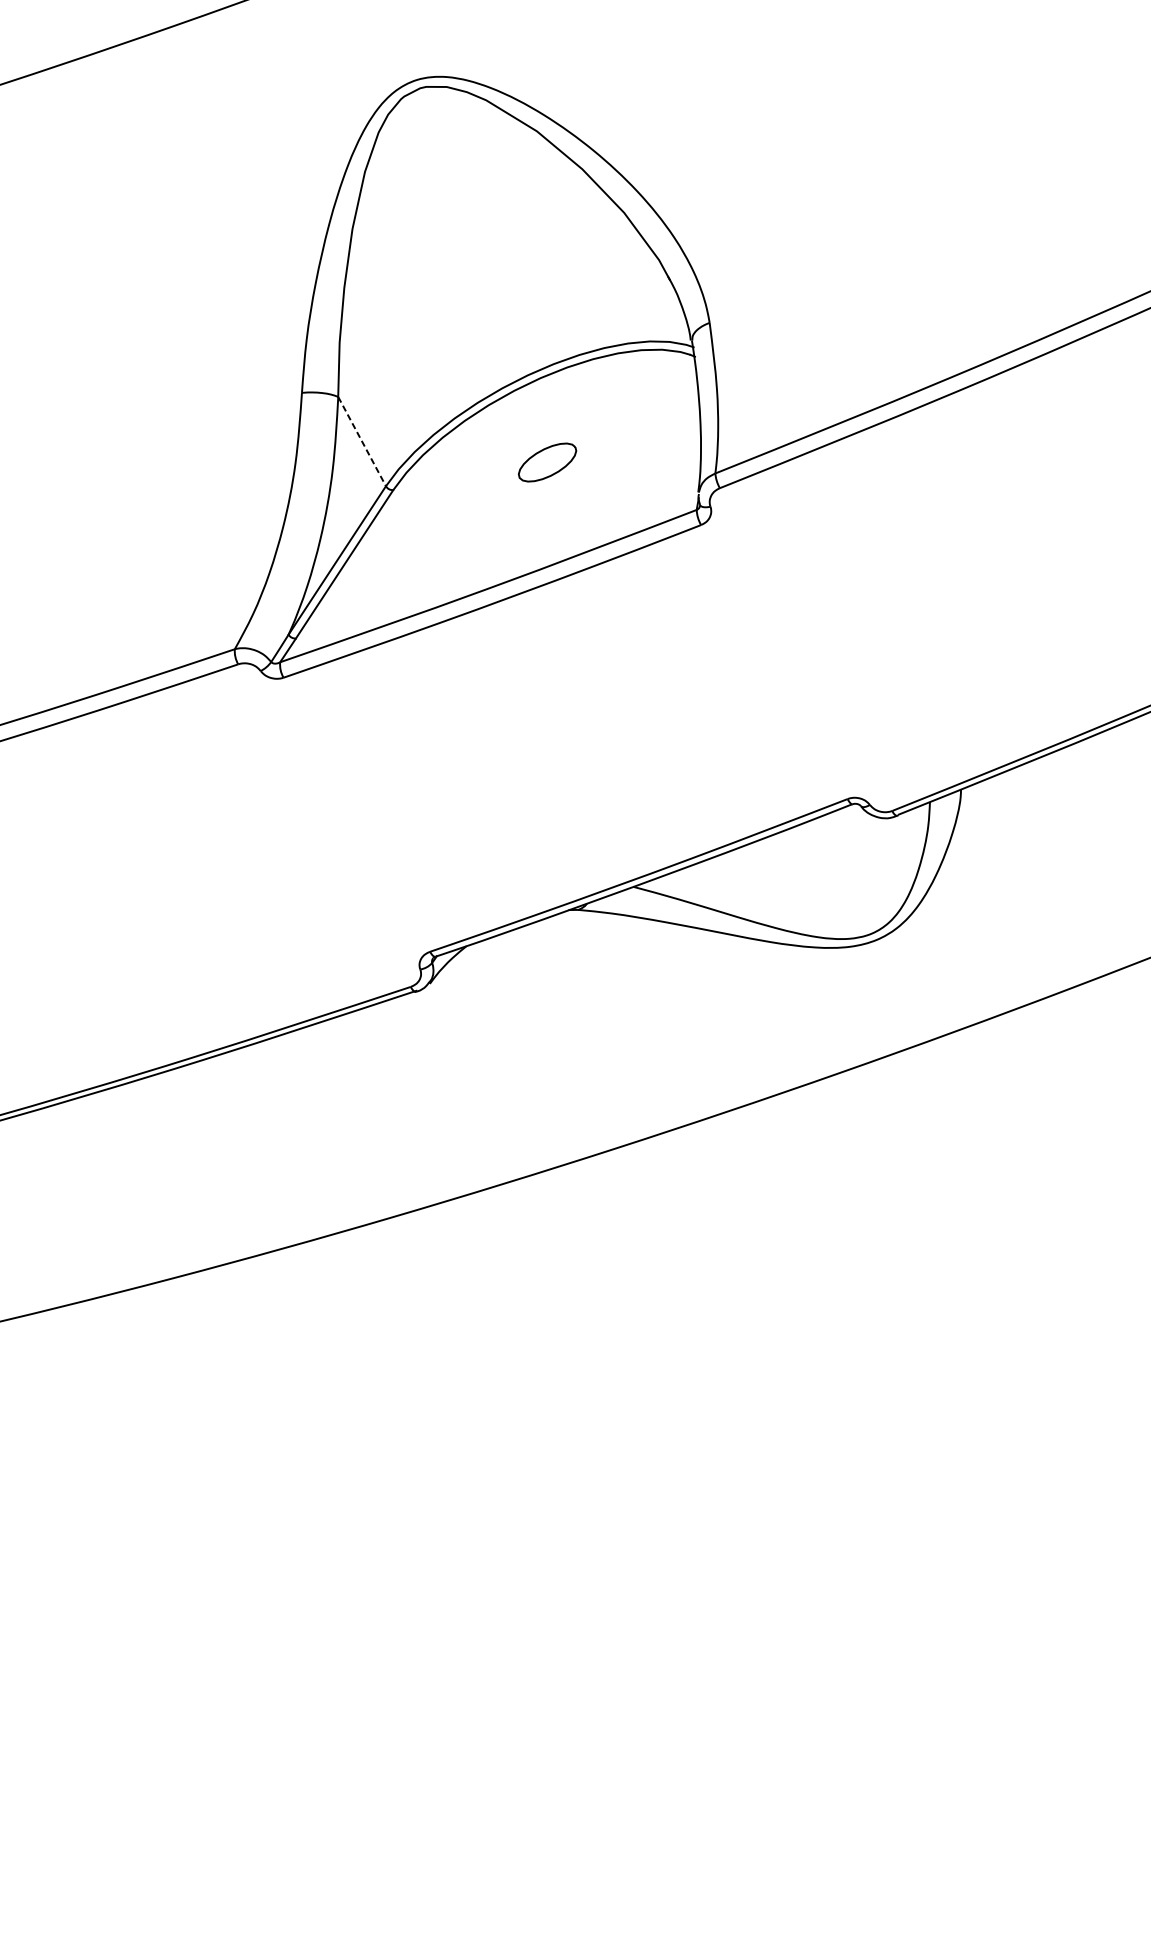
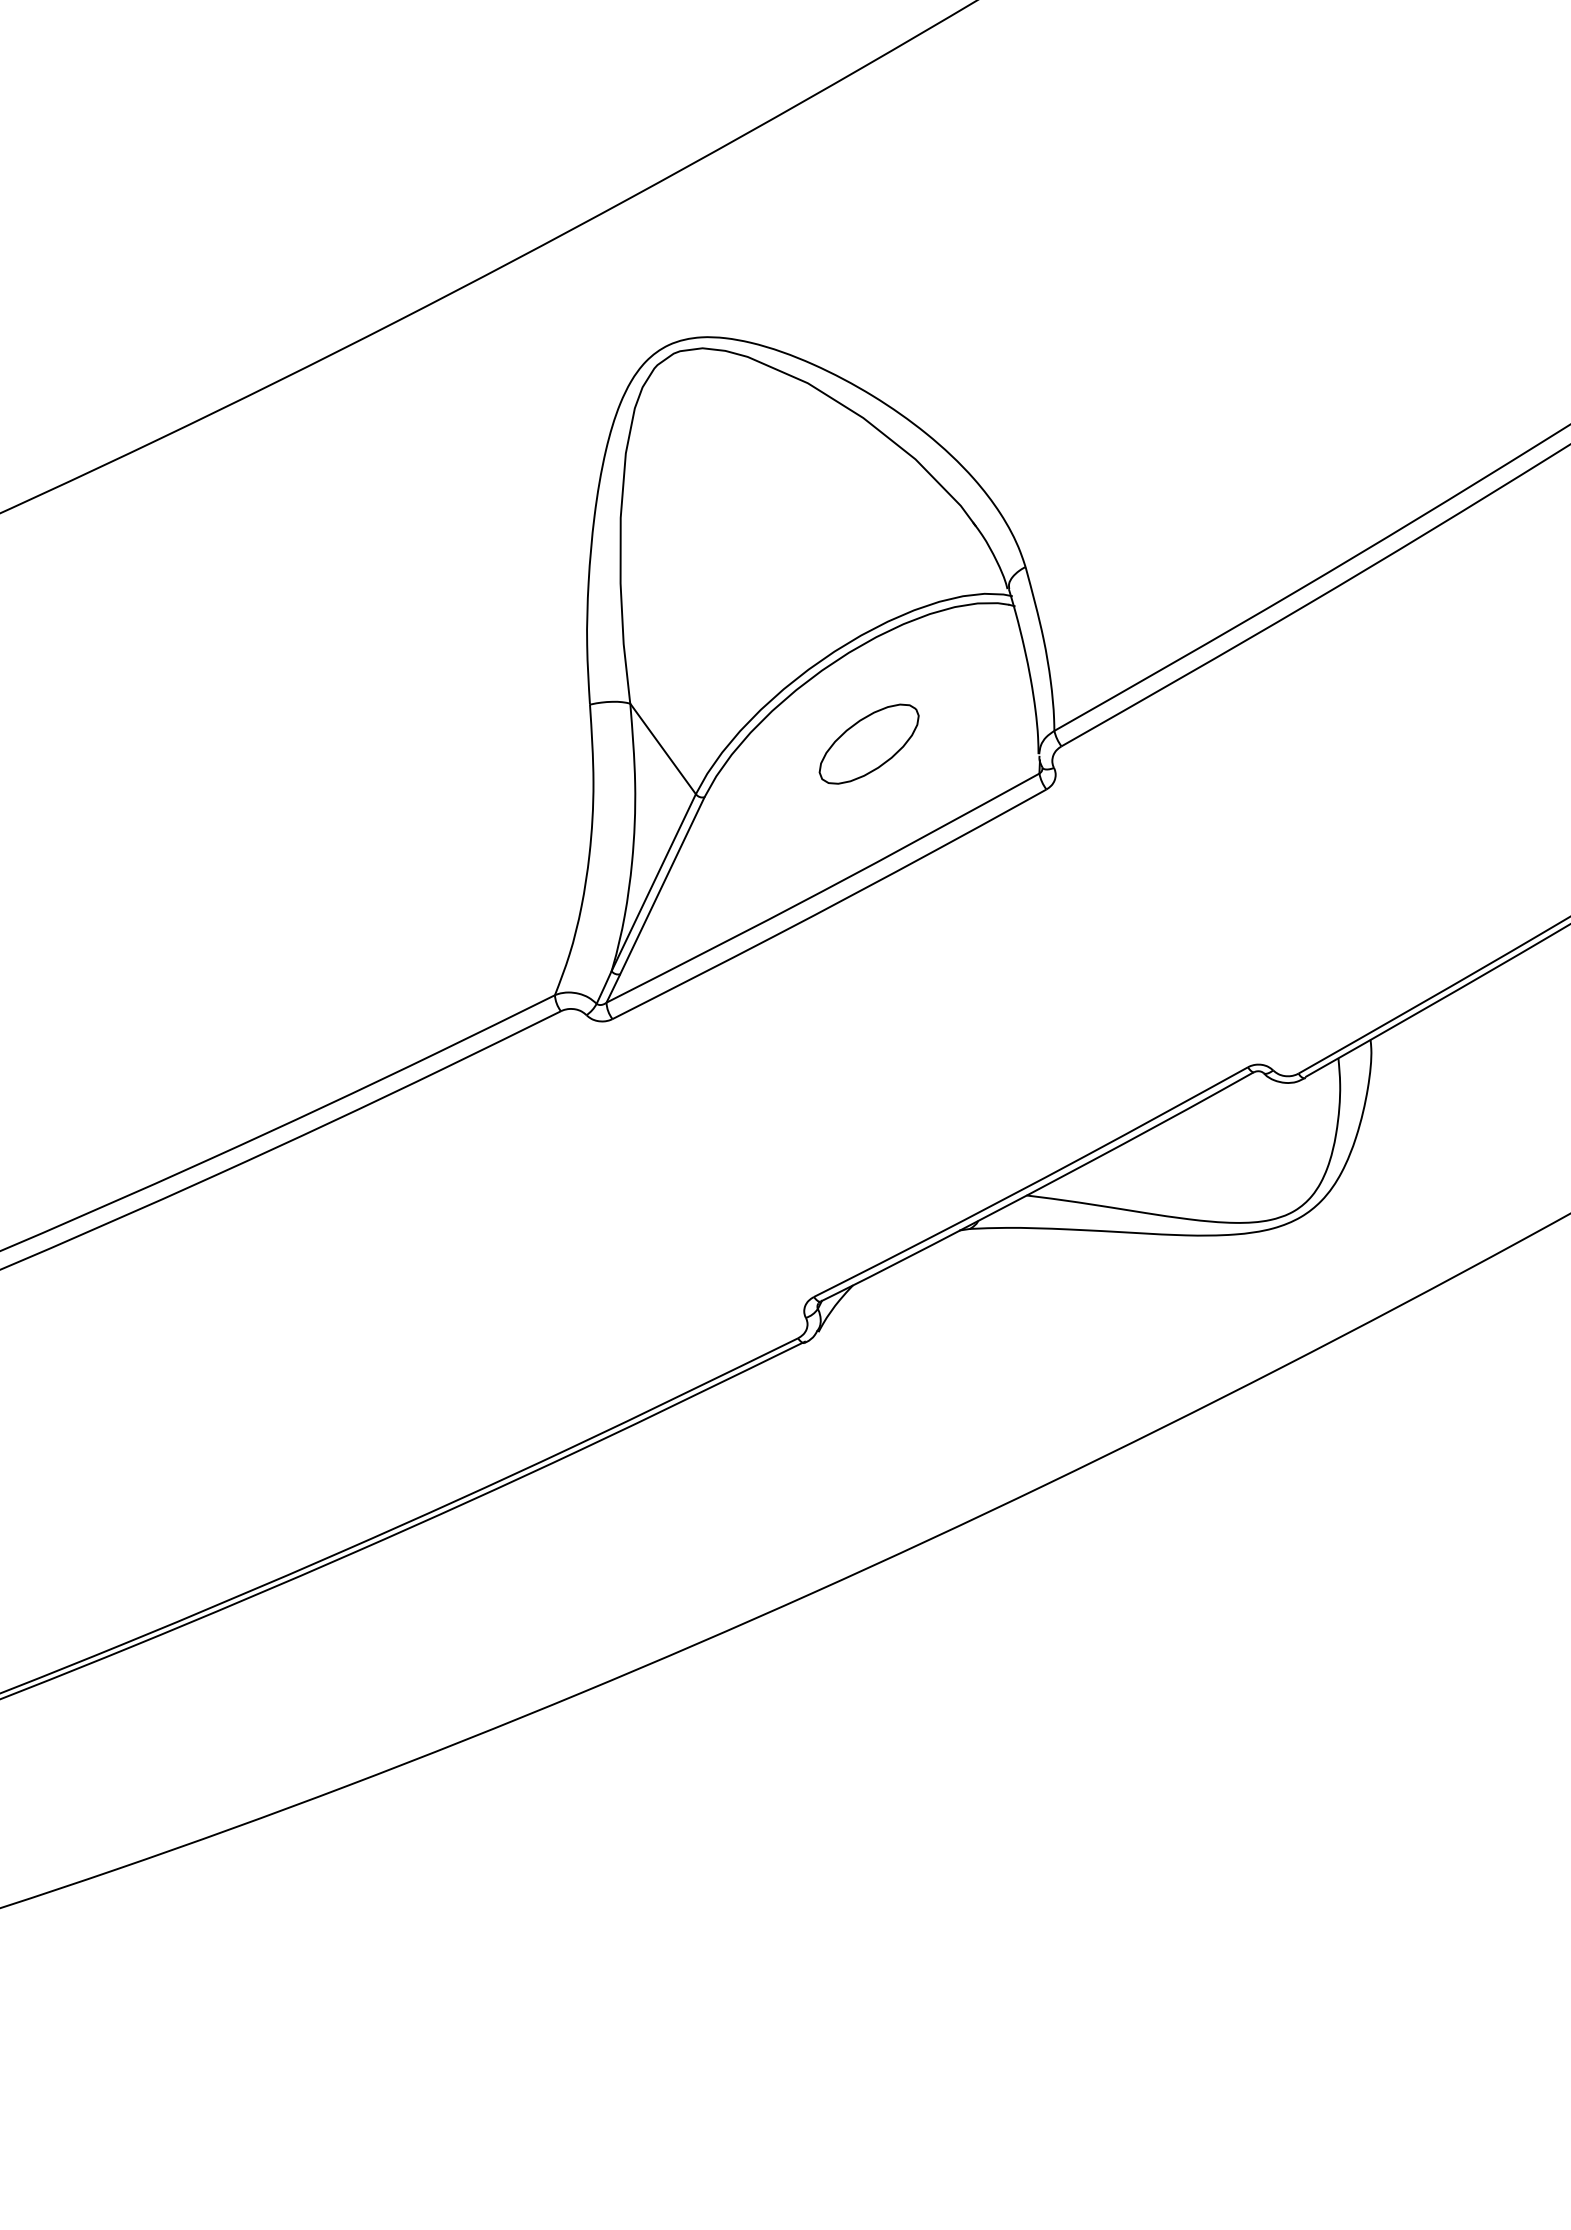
line: (362, 441) -> (663, 748), dashed -> solid
part: (547, 461) -> (868, 743), size x1.67

